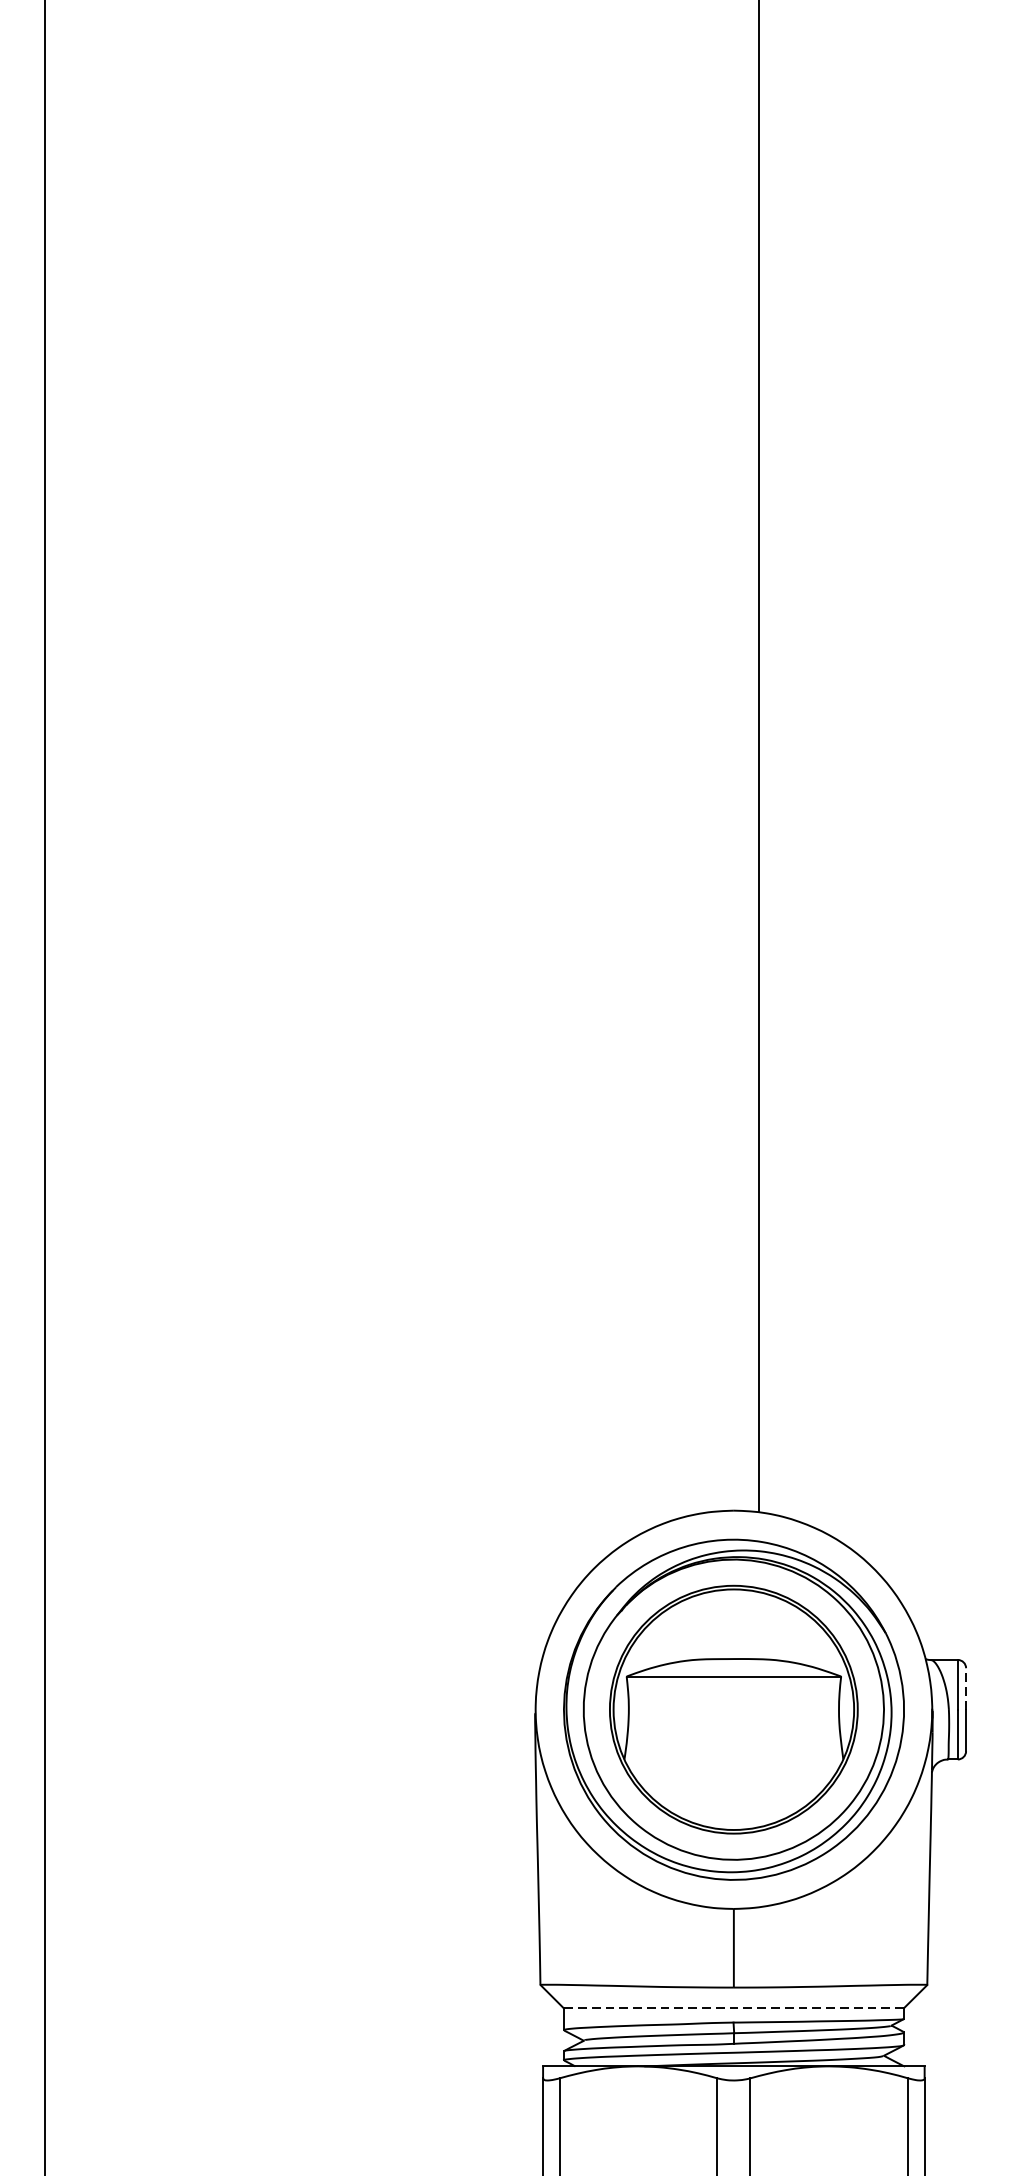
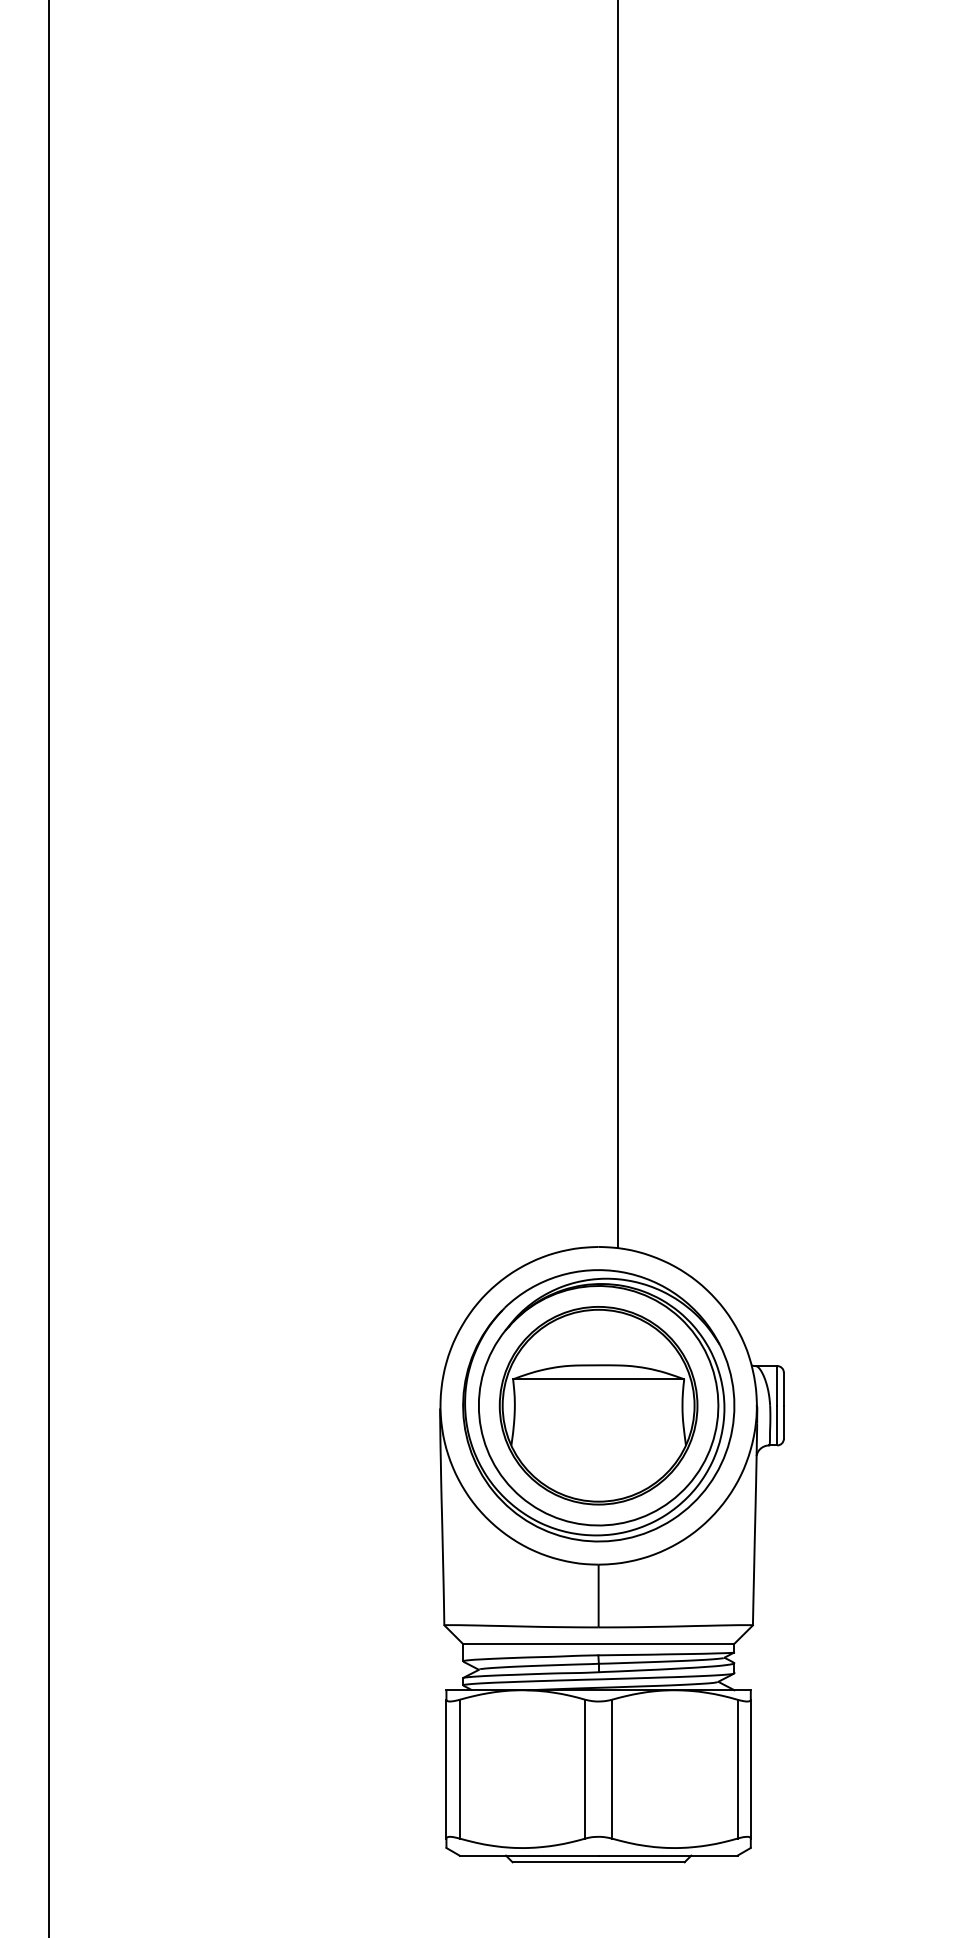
line: (965, 1689) -> (783, 1389), dashed -> solid
line: (733, 2007) -> (598, 1643), dashed -> solid

